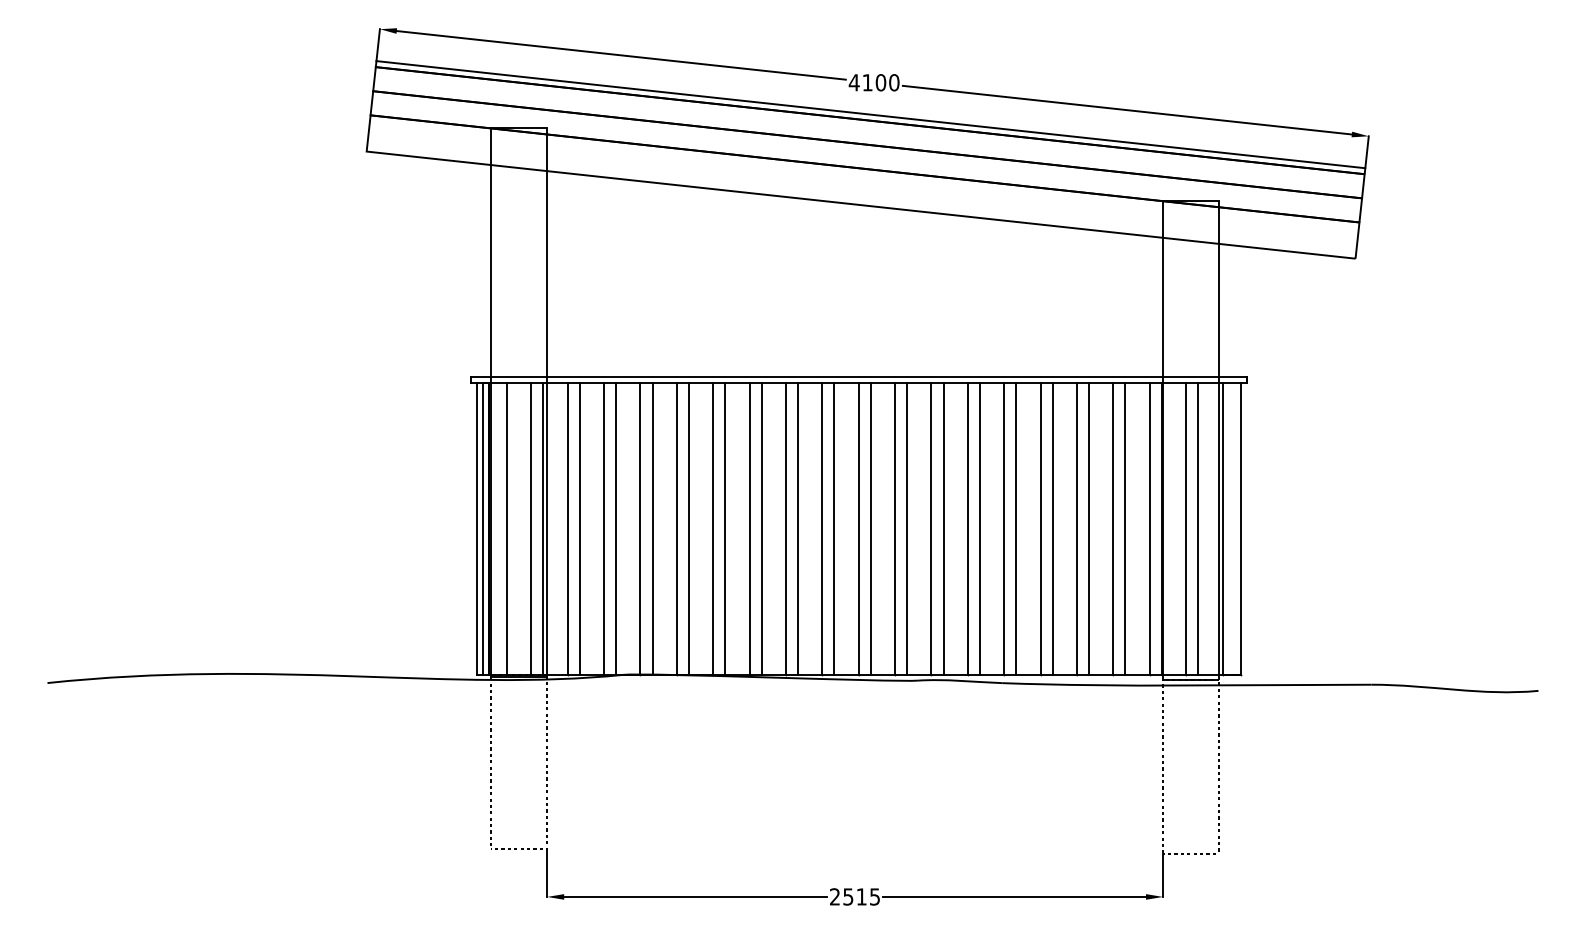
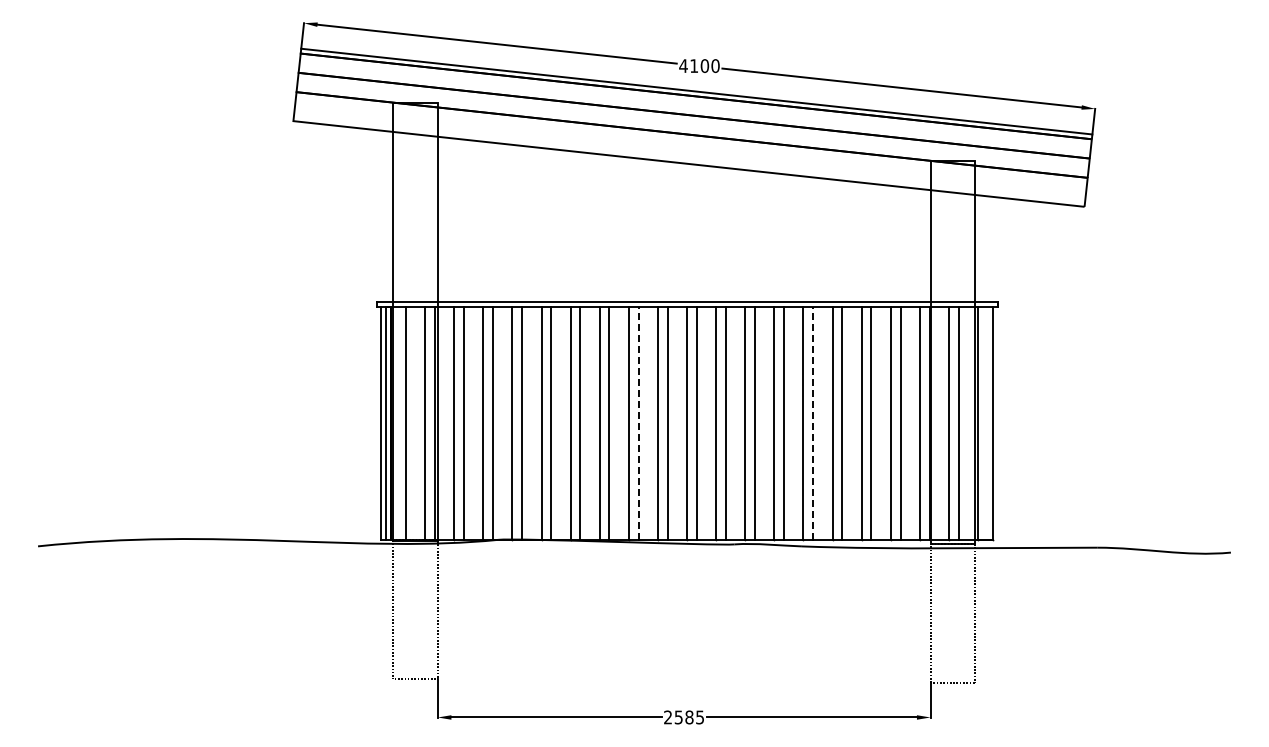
line: (797, 528) -> (638, 422), solid -> dashed
line: (1016, 528) -> (813, 422), solid -> dashed
text: (861, 896) -> (689, 717), 2515 -> 2585

